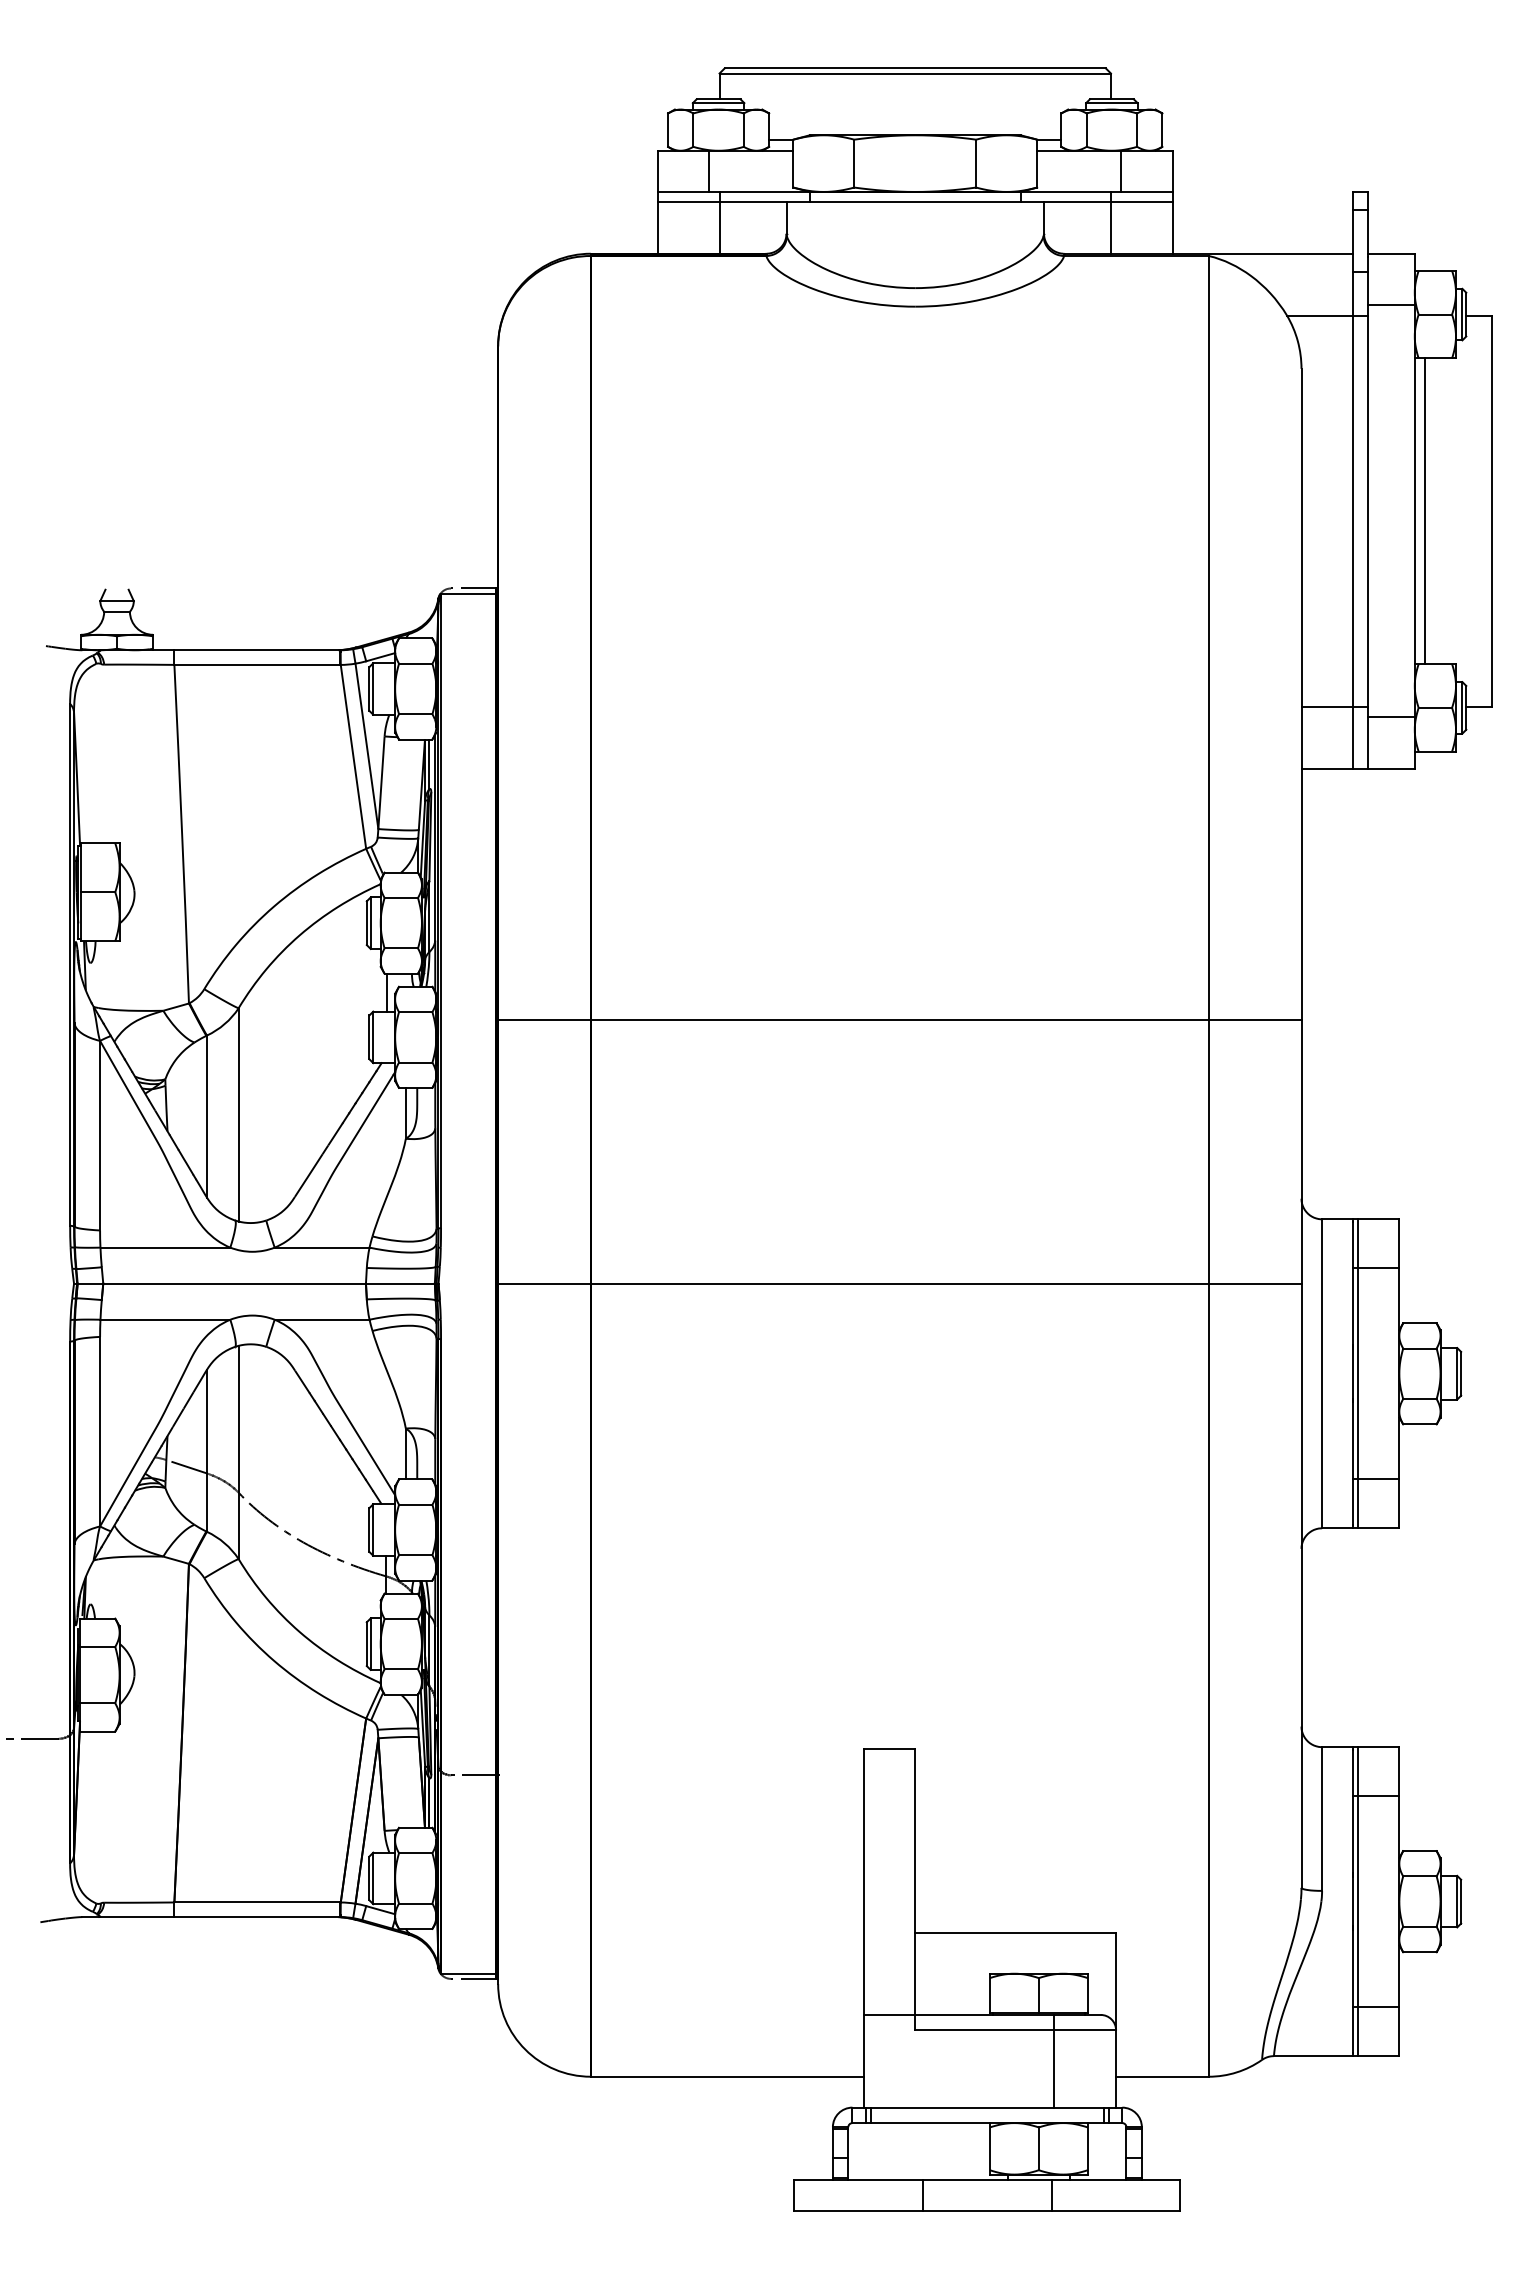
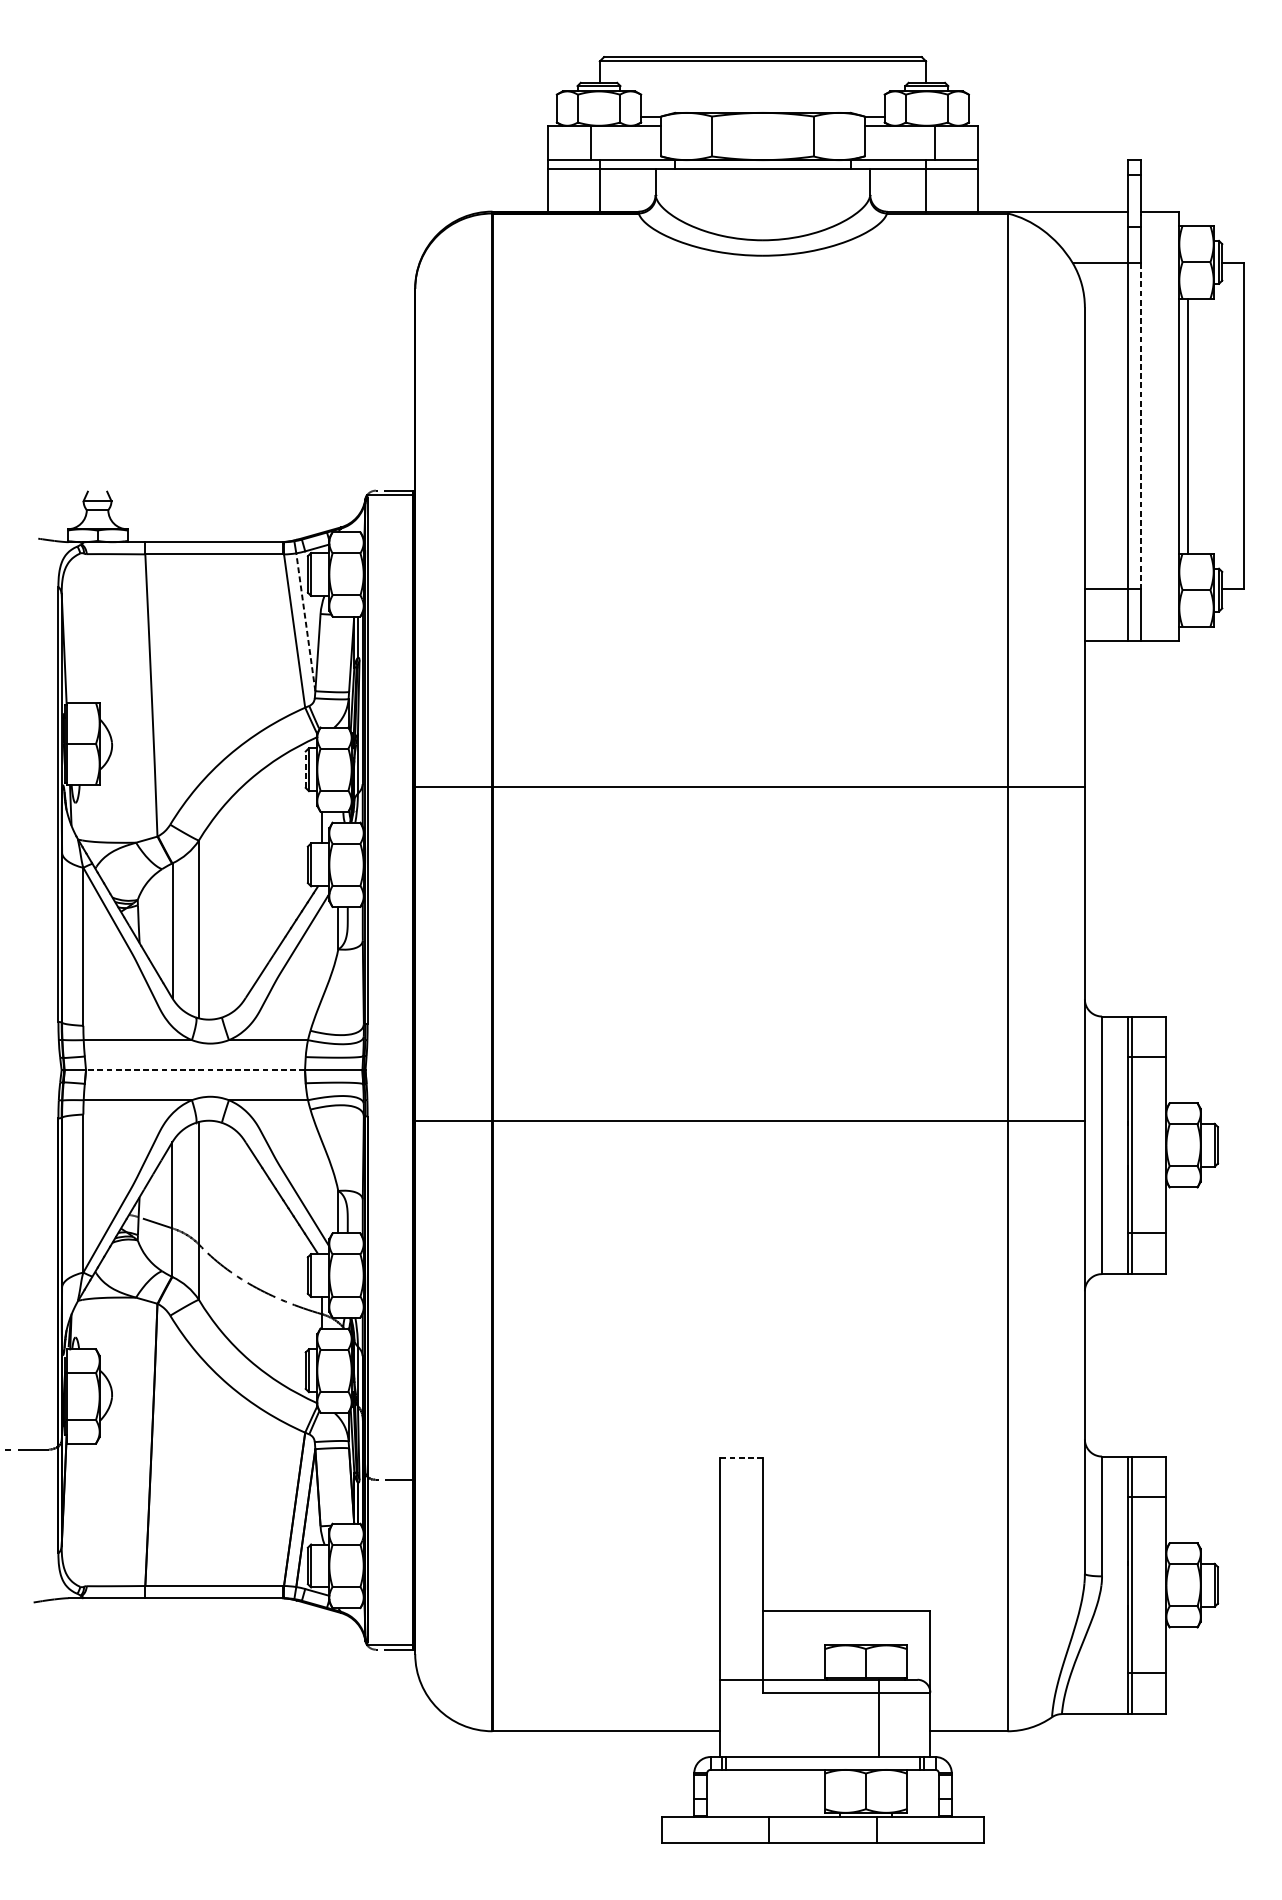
line: (1391, 305) -> (1159, 254), removed
line: (1368, 512) -> (1140, 427), solid -> dashed
line: (1391, 717) -> (1159, 598), removed
line: (366, 745) -> (305, 621), solid -> dashed
line: (366, 923) -> (305, 769), solid -> dashed
line: (899, 1020) -> (749, 787), moved
line: (234, 1283) -> (195, 1070), solid -> dashed
line: (899, 1283) -> (749, 1120), moved
line: (889, 1749) -> (741, 1458), solid -> dashed

